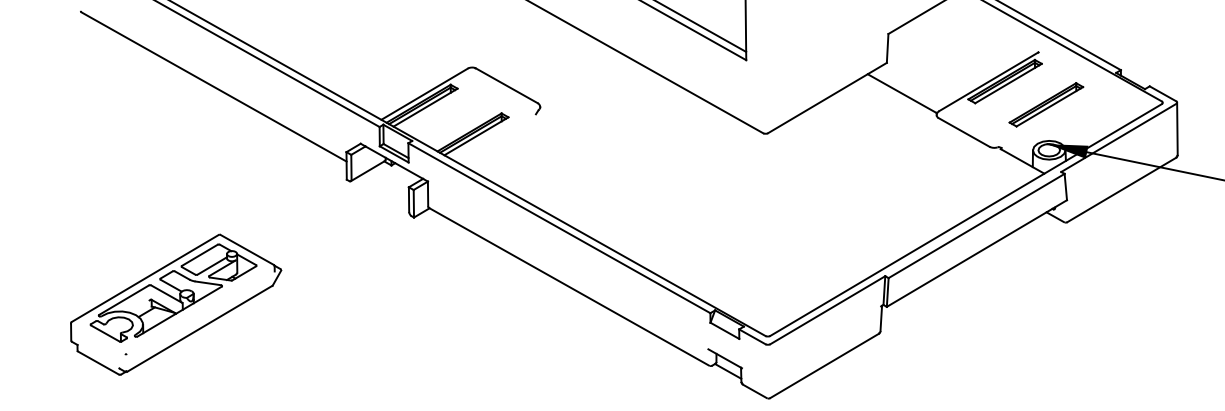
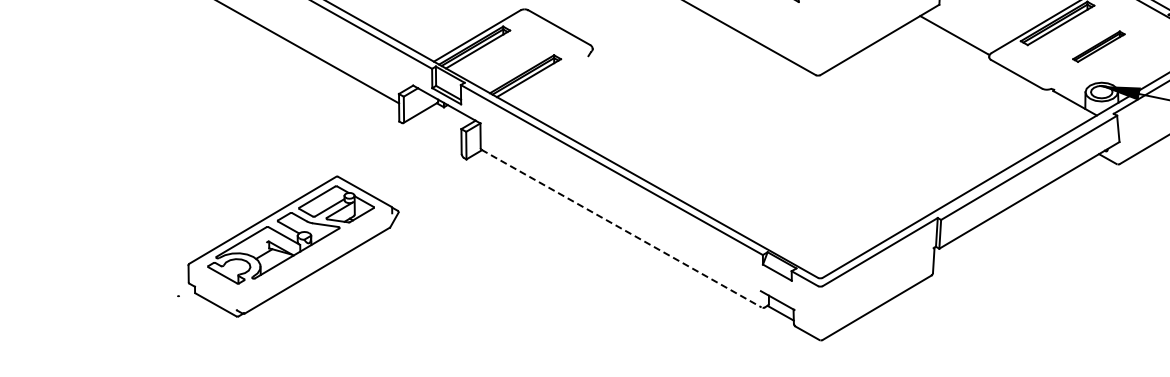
part: (1046, 104) -> (1099, 46), size x0.7
line: (568, 286) -> (621, 228), solid -> dashed
part: (176, 304) -> (294, 246), moved

